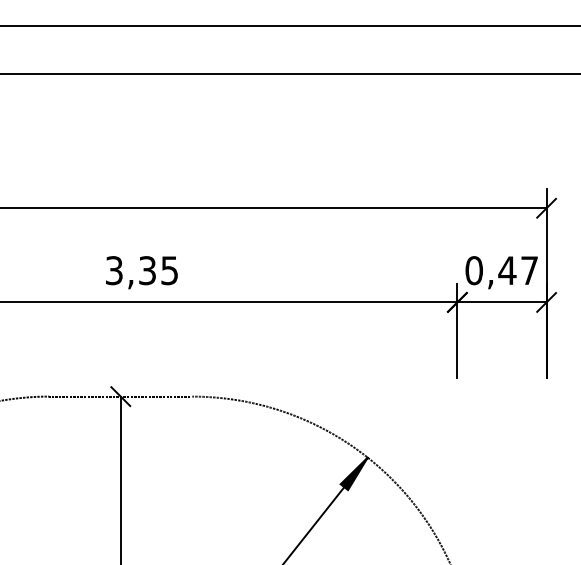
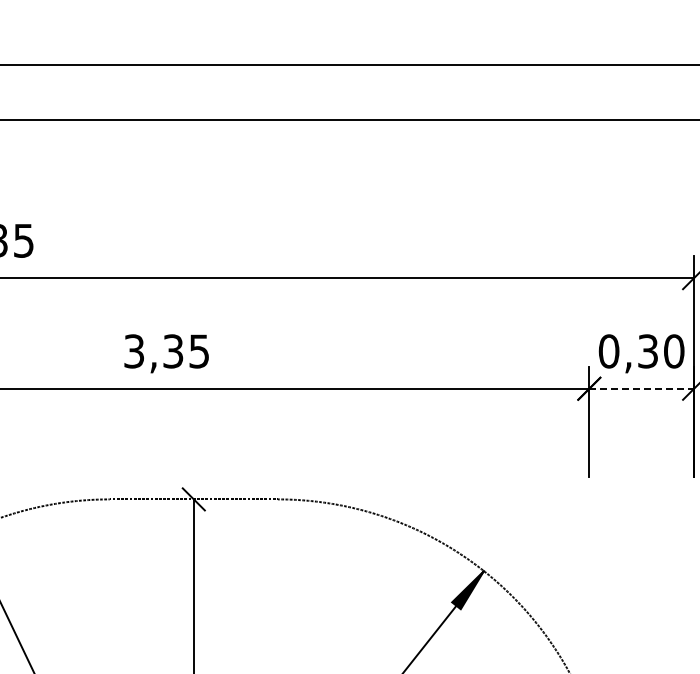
text: (518, 270) -> (660, 351), 0,47 -> 0,30
text: (141, 272) -> (166, 353), moved
line: (502, 302) -> (642, 388), solid -> dashed

